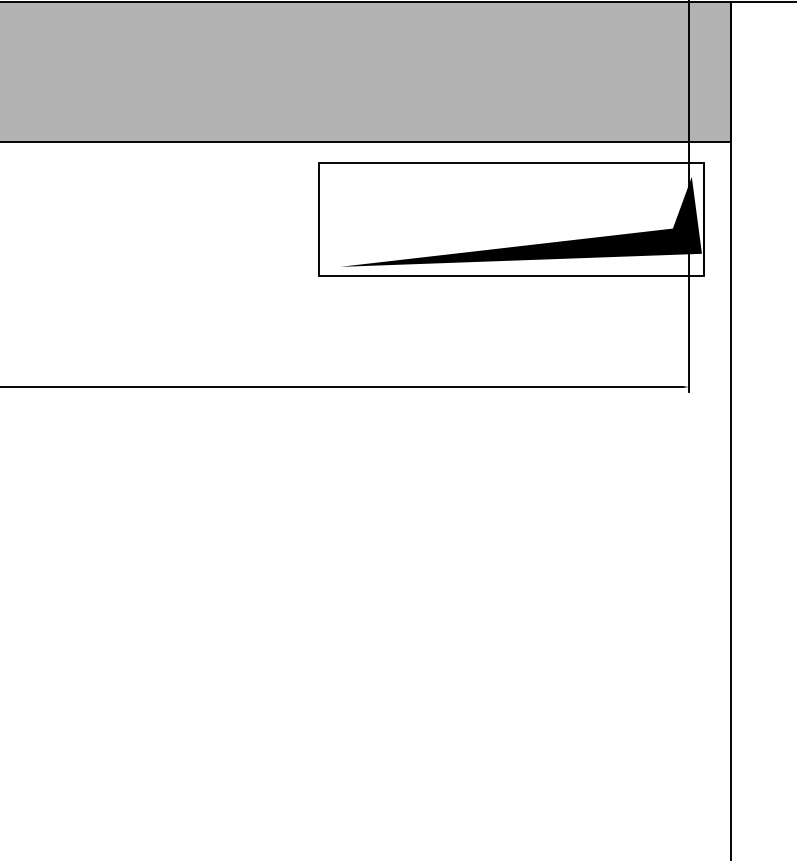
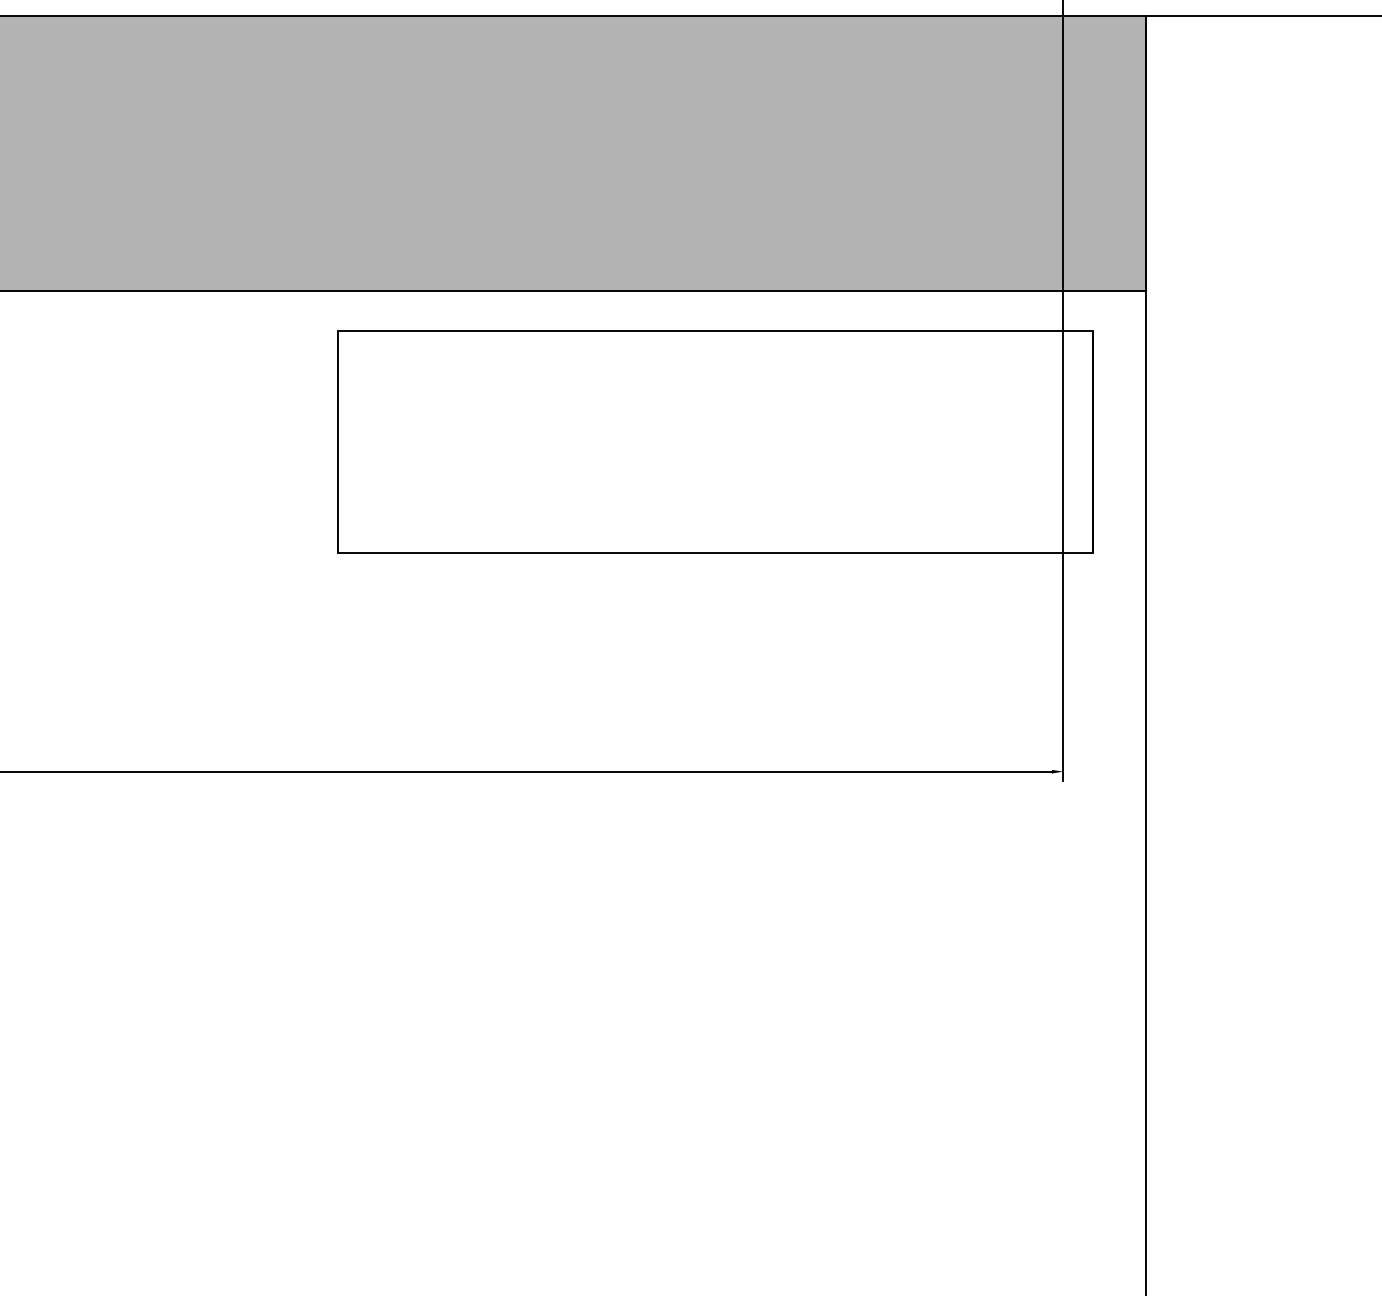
fill: (520, 221) -> (732, 446), removed

